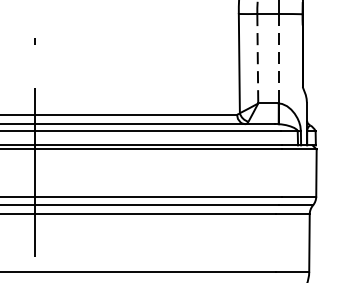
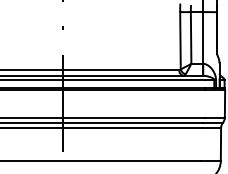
line: (258, 57) -> (191, 37), dashed -> solid
line: (279, 57) -> (203, 37), dashed -> solid

